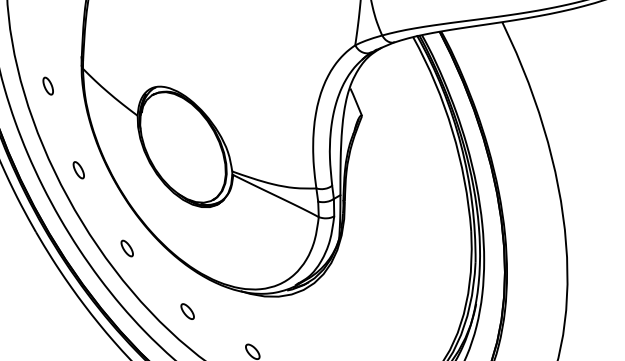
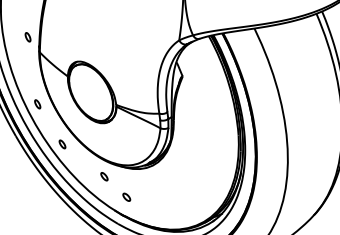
part: (47, 86) -> (27, 37), moved
part: (187, 311) -> (104, 176), moved

